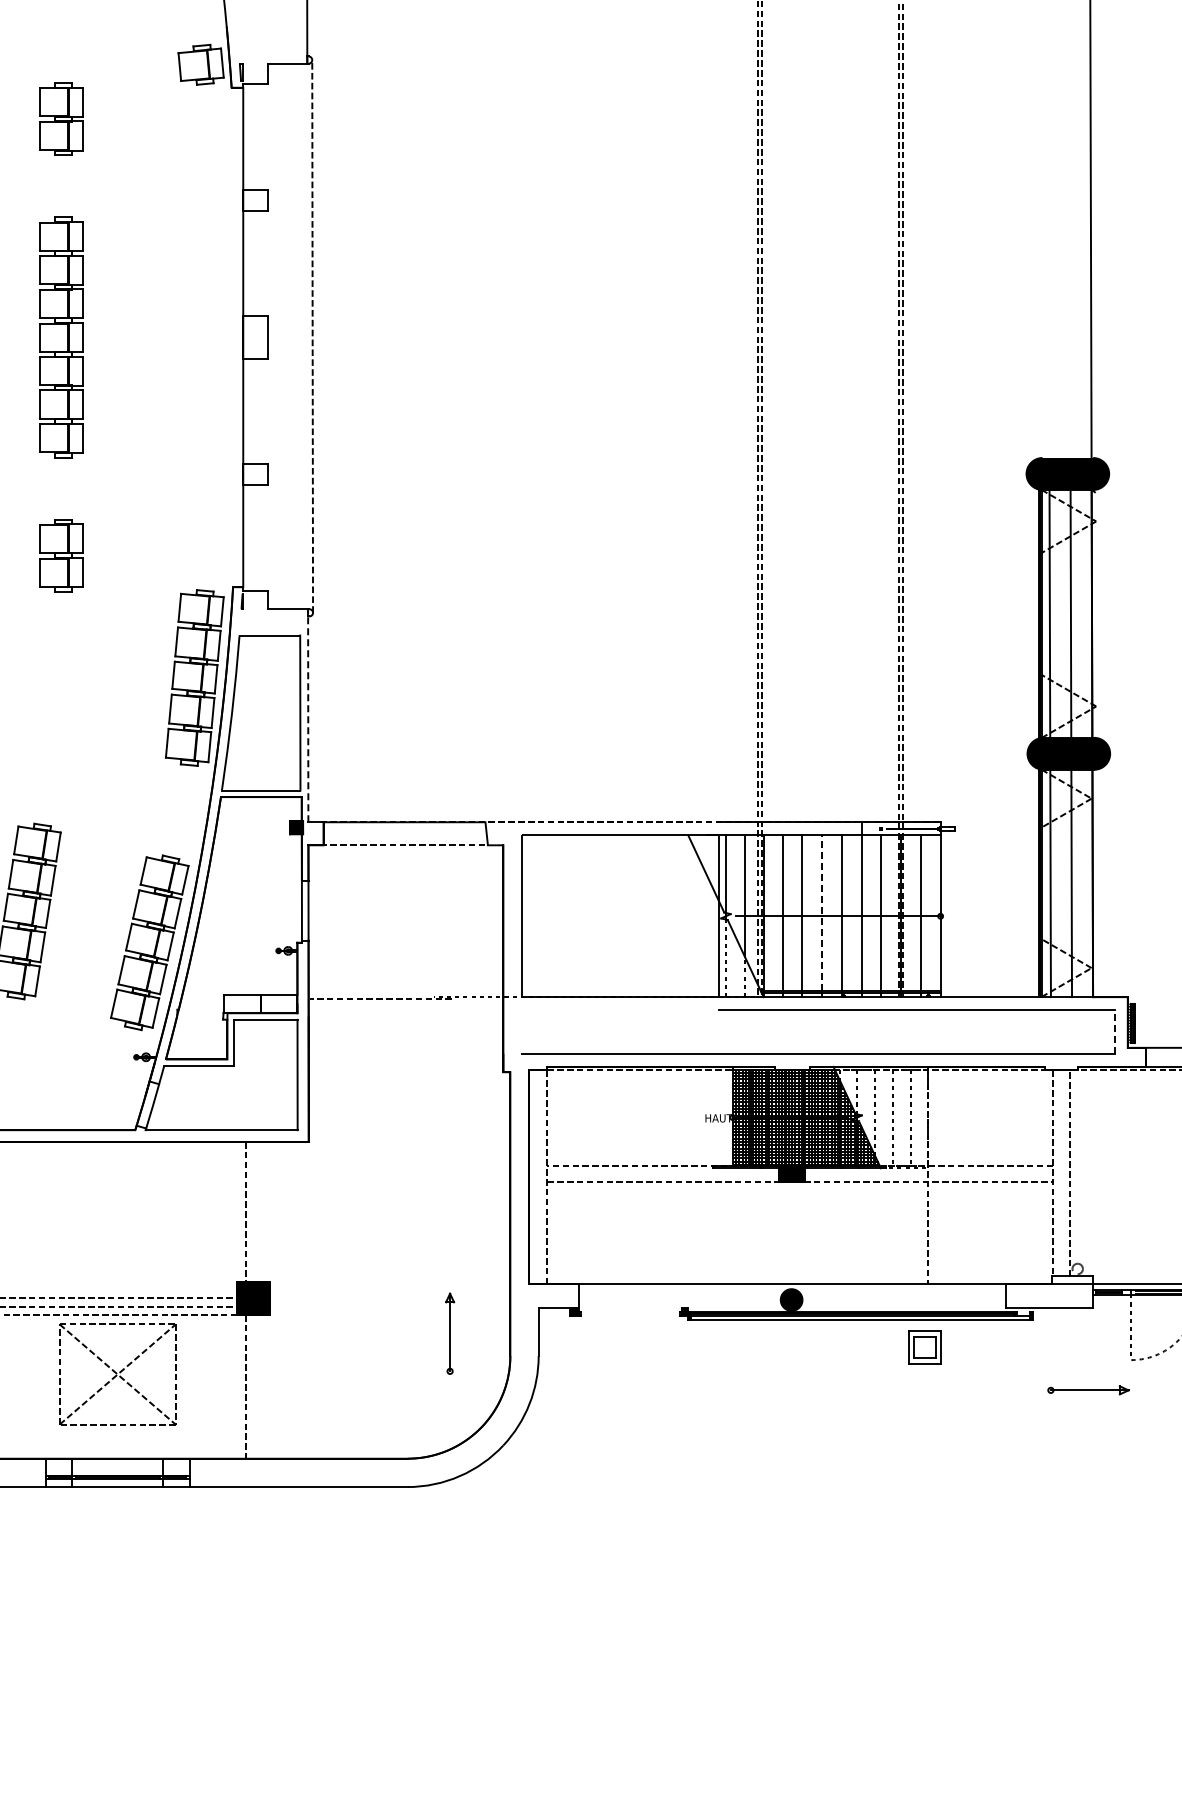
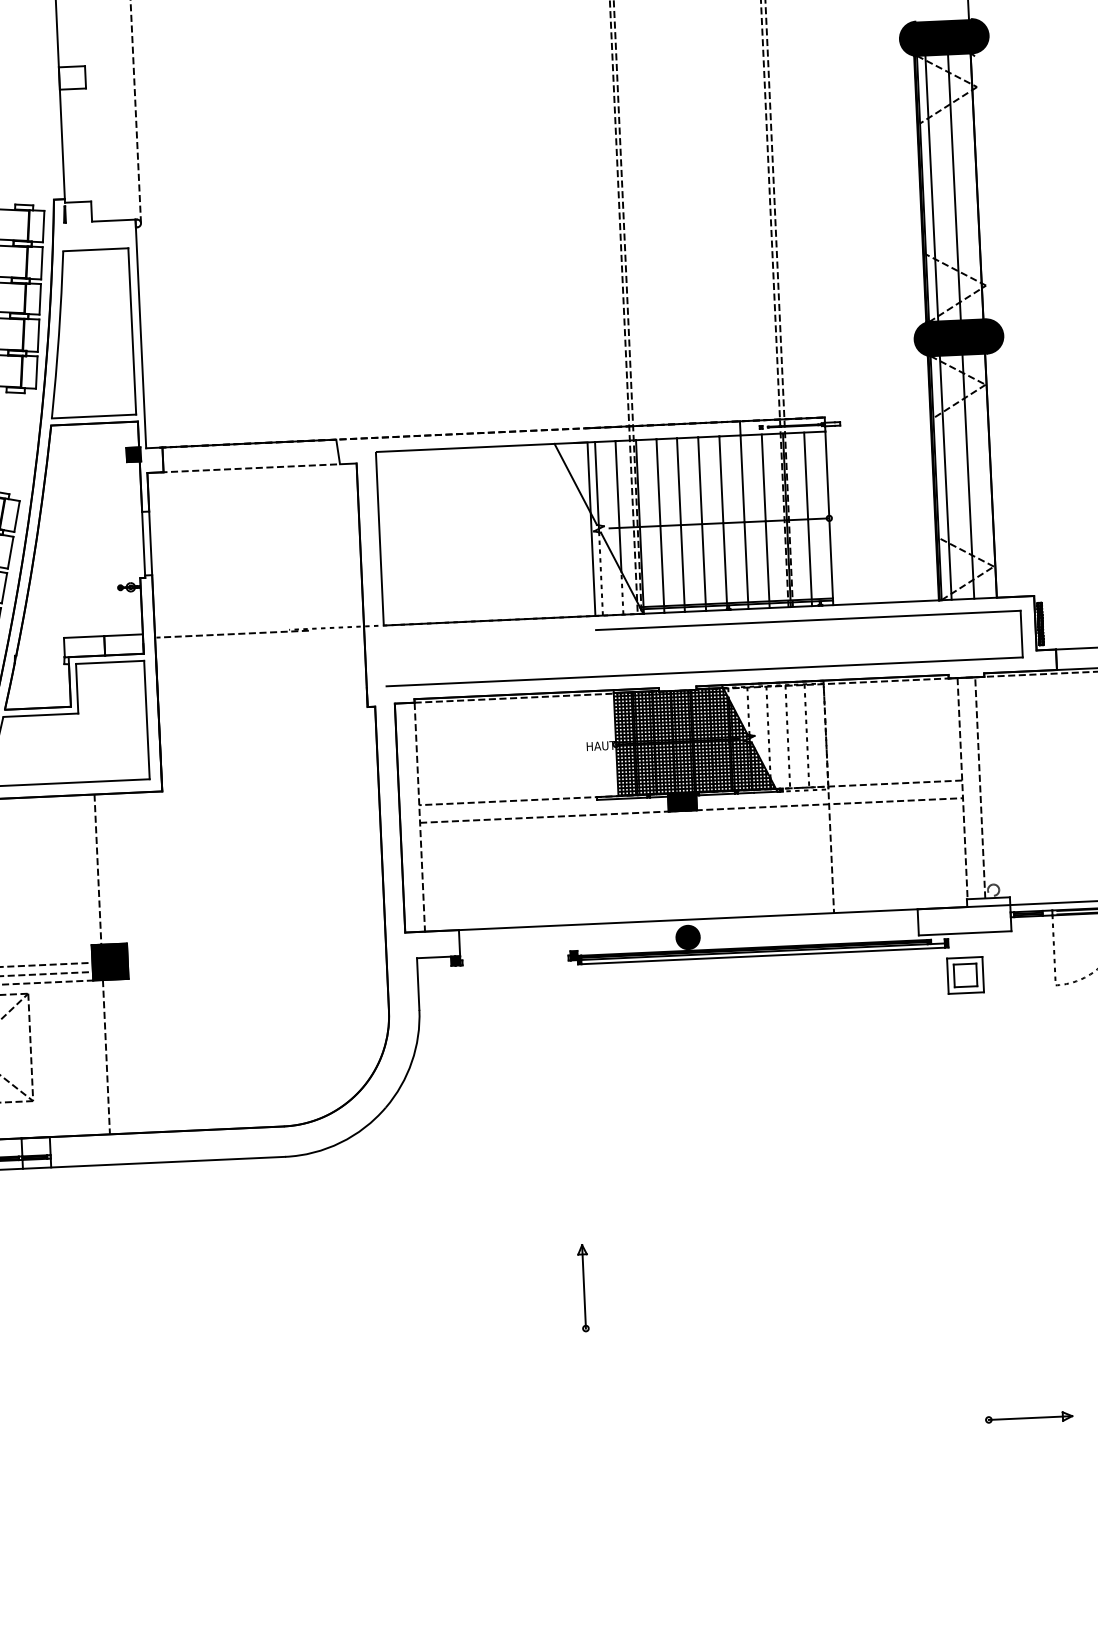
line: (308, 715) -> (141, 333), dashed -> solid
line: (822, 913) -> (702, 521), dashed -> solid
line: (1114, 1032) -> (1021, 634), dashed -> solid
part: (450, 1333) -> (584, 1287), moved
part: (924, 1347) -> (965, 975), moved
part: (1088, 1390) -> (1029, 1418), moved

